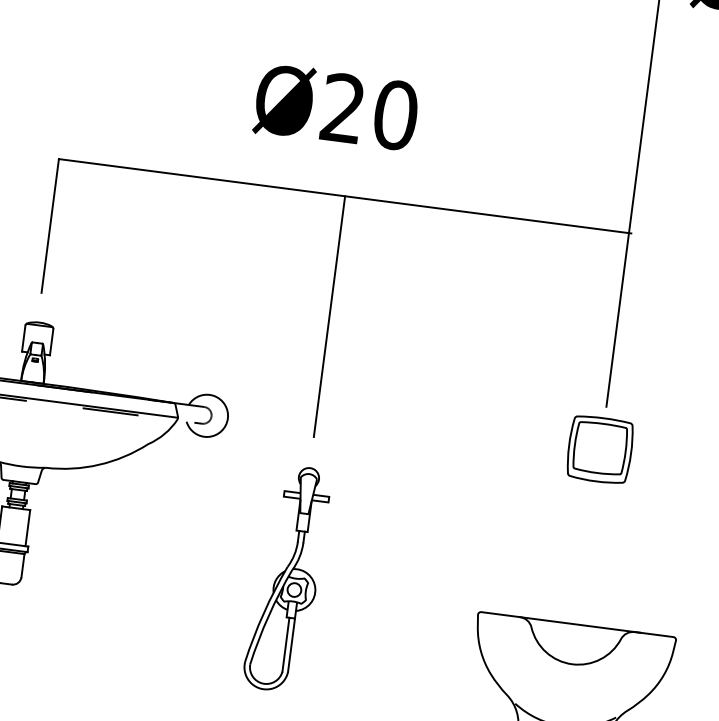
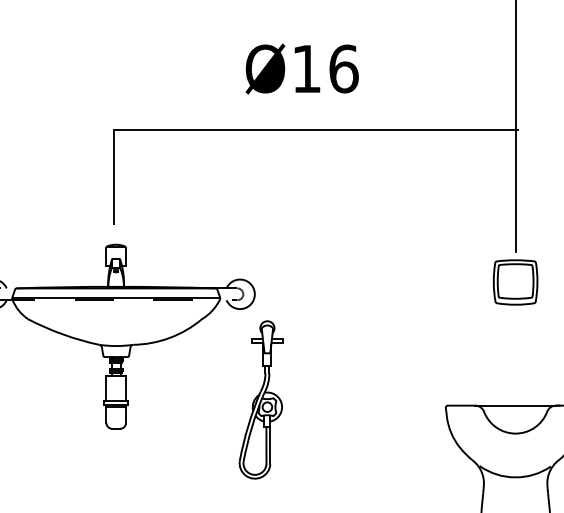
text: (369, 111) -> (325, 68), Ø20 -> Ø16
line: (330, 316) -> (316, 214), removed
part: (286, 577) -> (260, 399), moved

